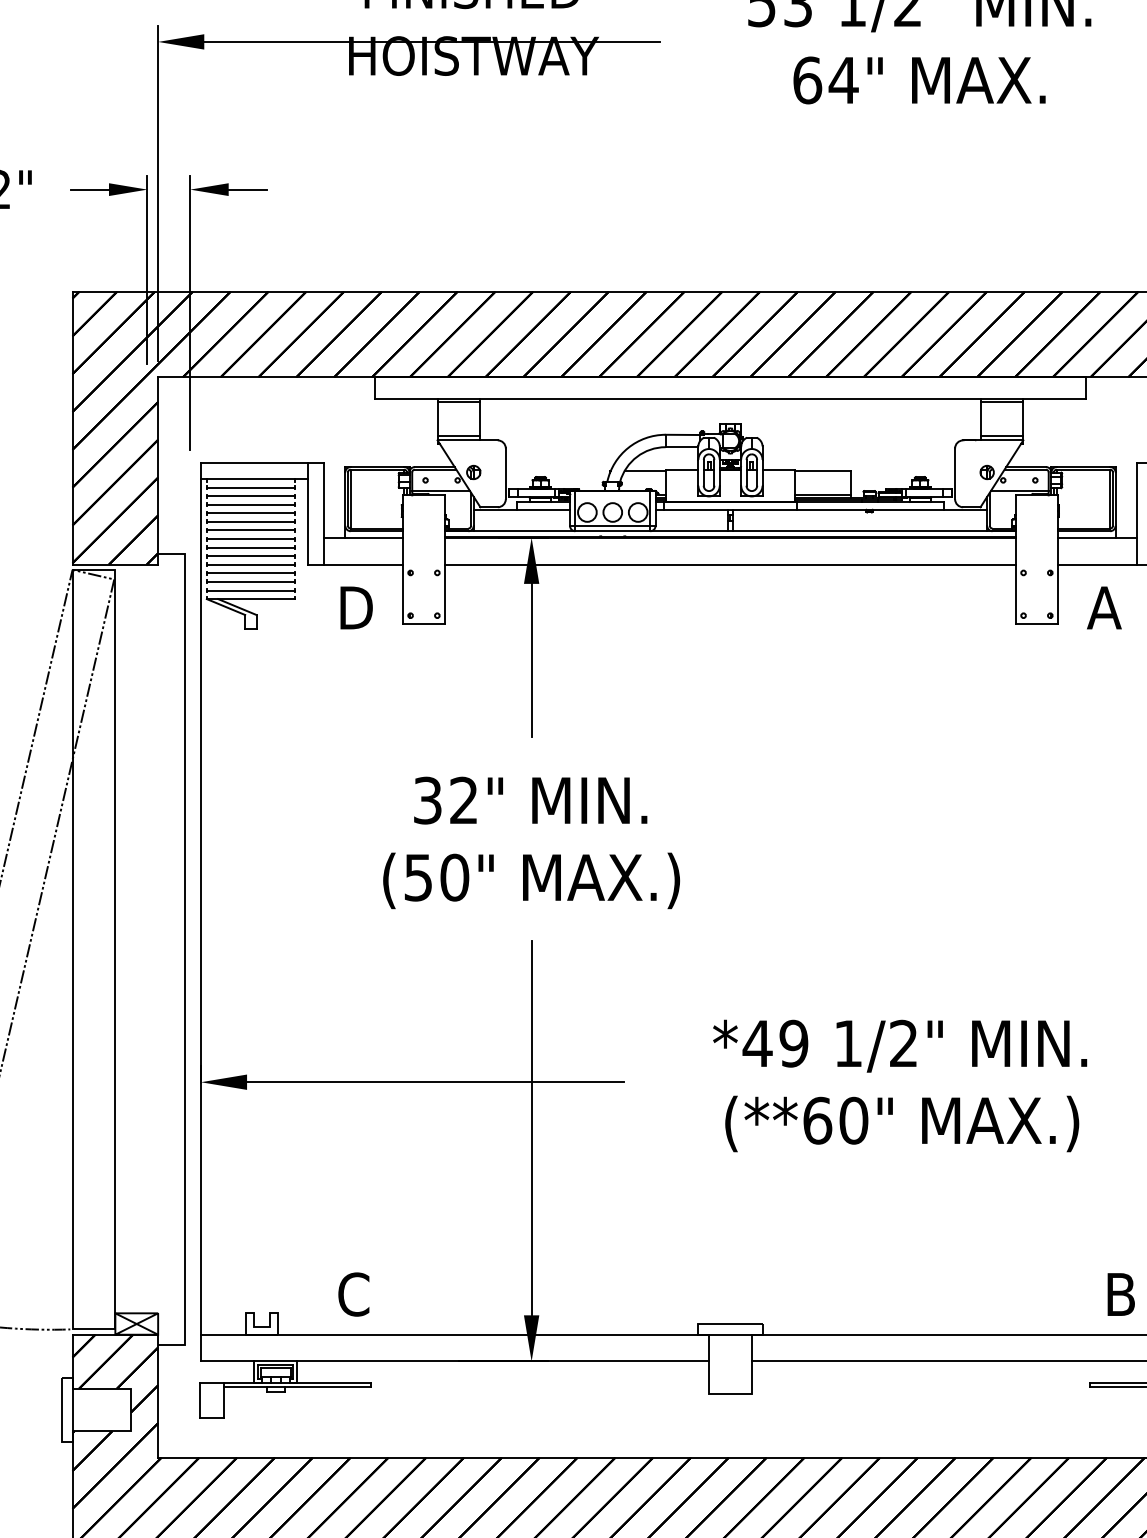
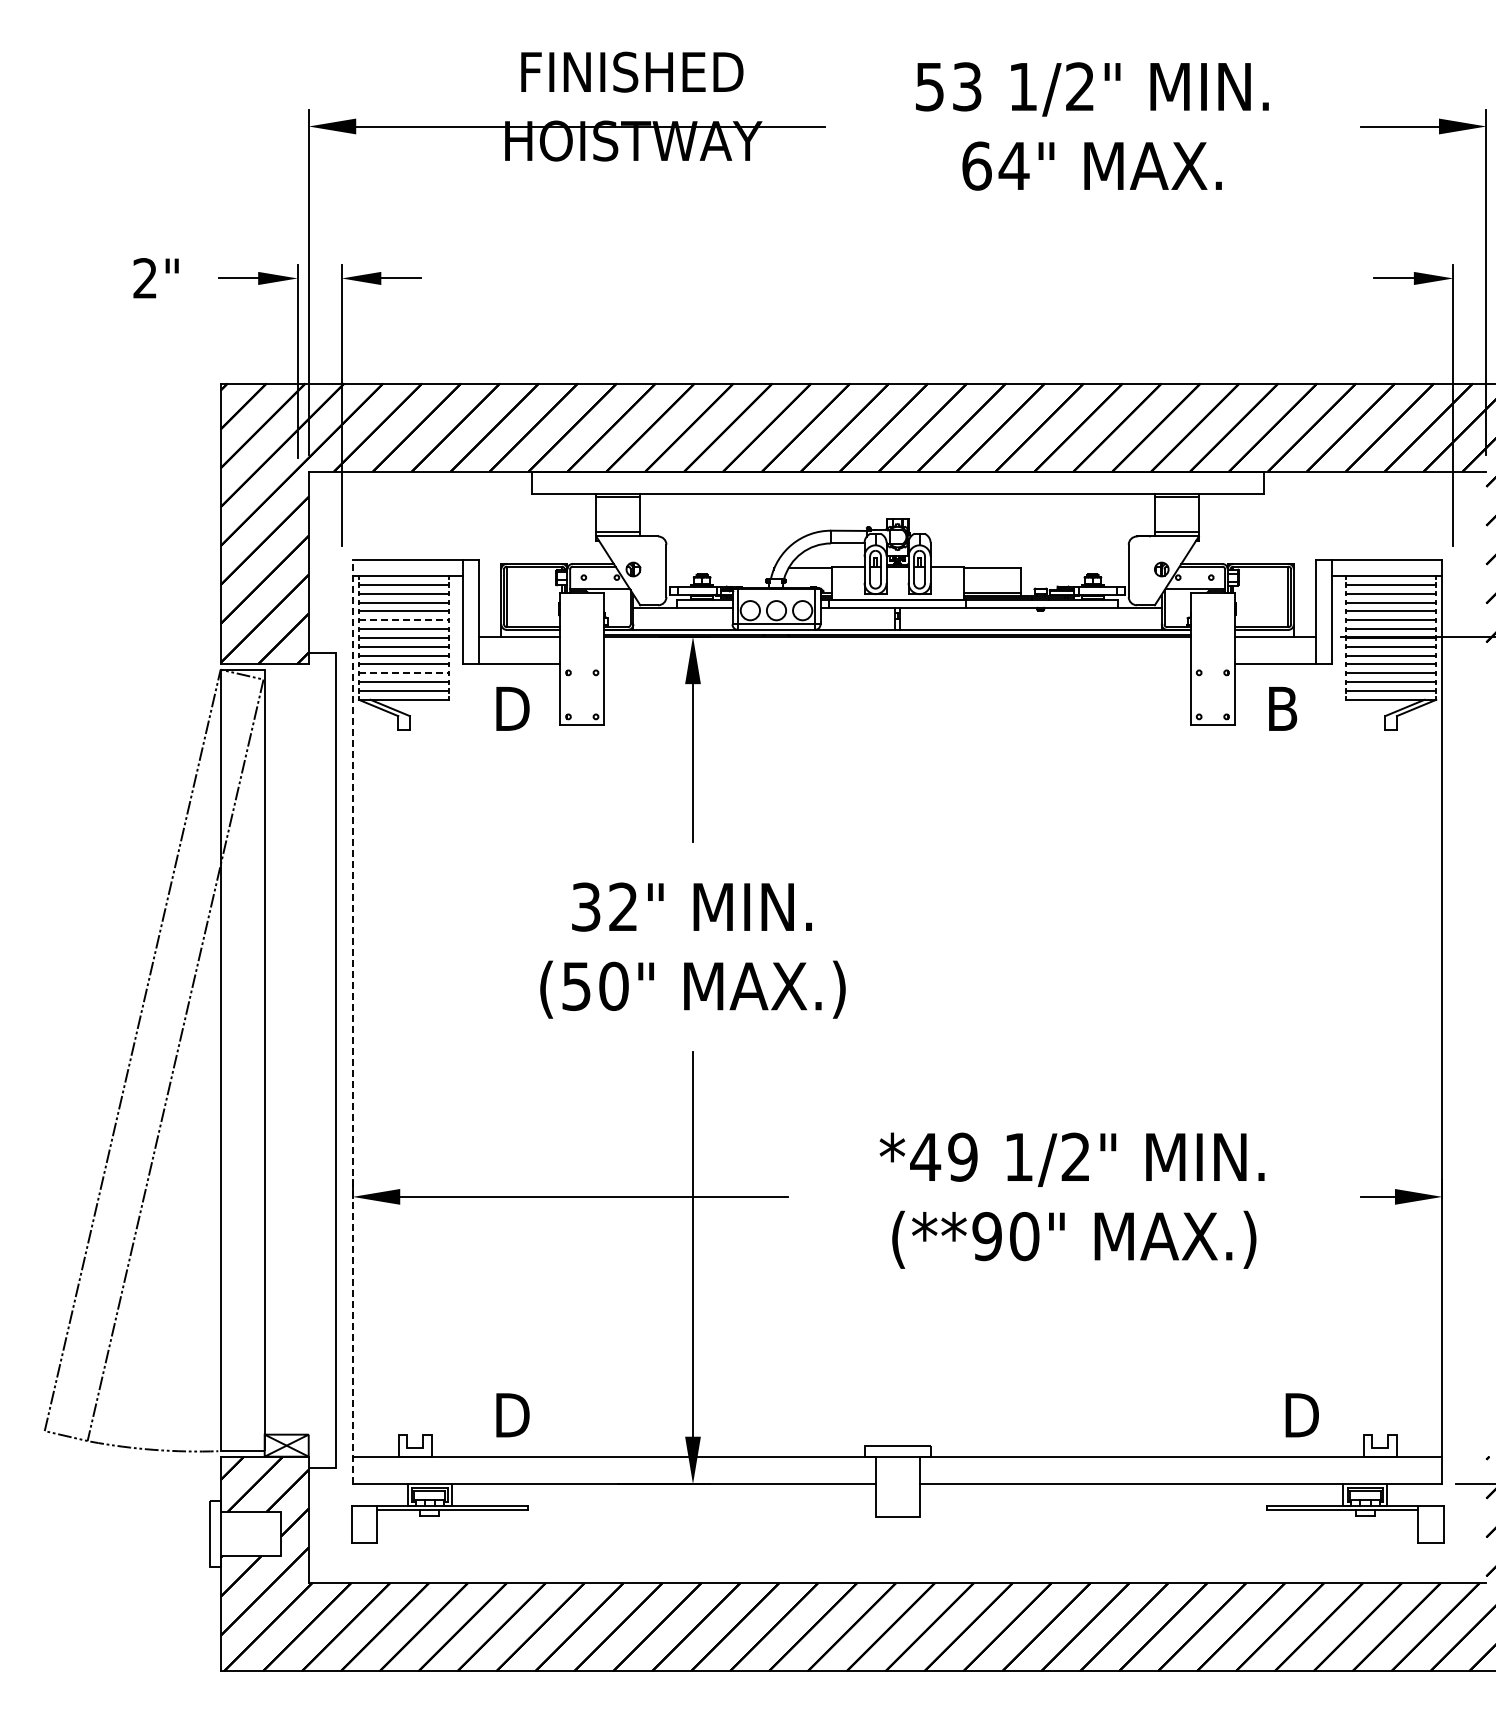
line: (251, 522) -> (404, 620), solid -> dashed
line: (730, 564) -> (897, 664), removed
line: (251, 573) -> (404, 673), solid -> dashed
text: (1104, 607) -> (1282, 708), A -> B
line: (200, 911) -> (352, 1021), solid -> dashed
text: (817, 1120) -> (987, 1236), (**60" -> (**90"
text: (355, 1294) -> (511, 1415), C -> D
text: (1125, 1294) -> (1304, 1415), B -> D

